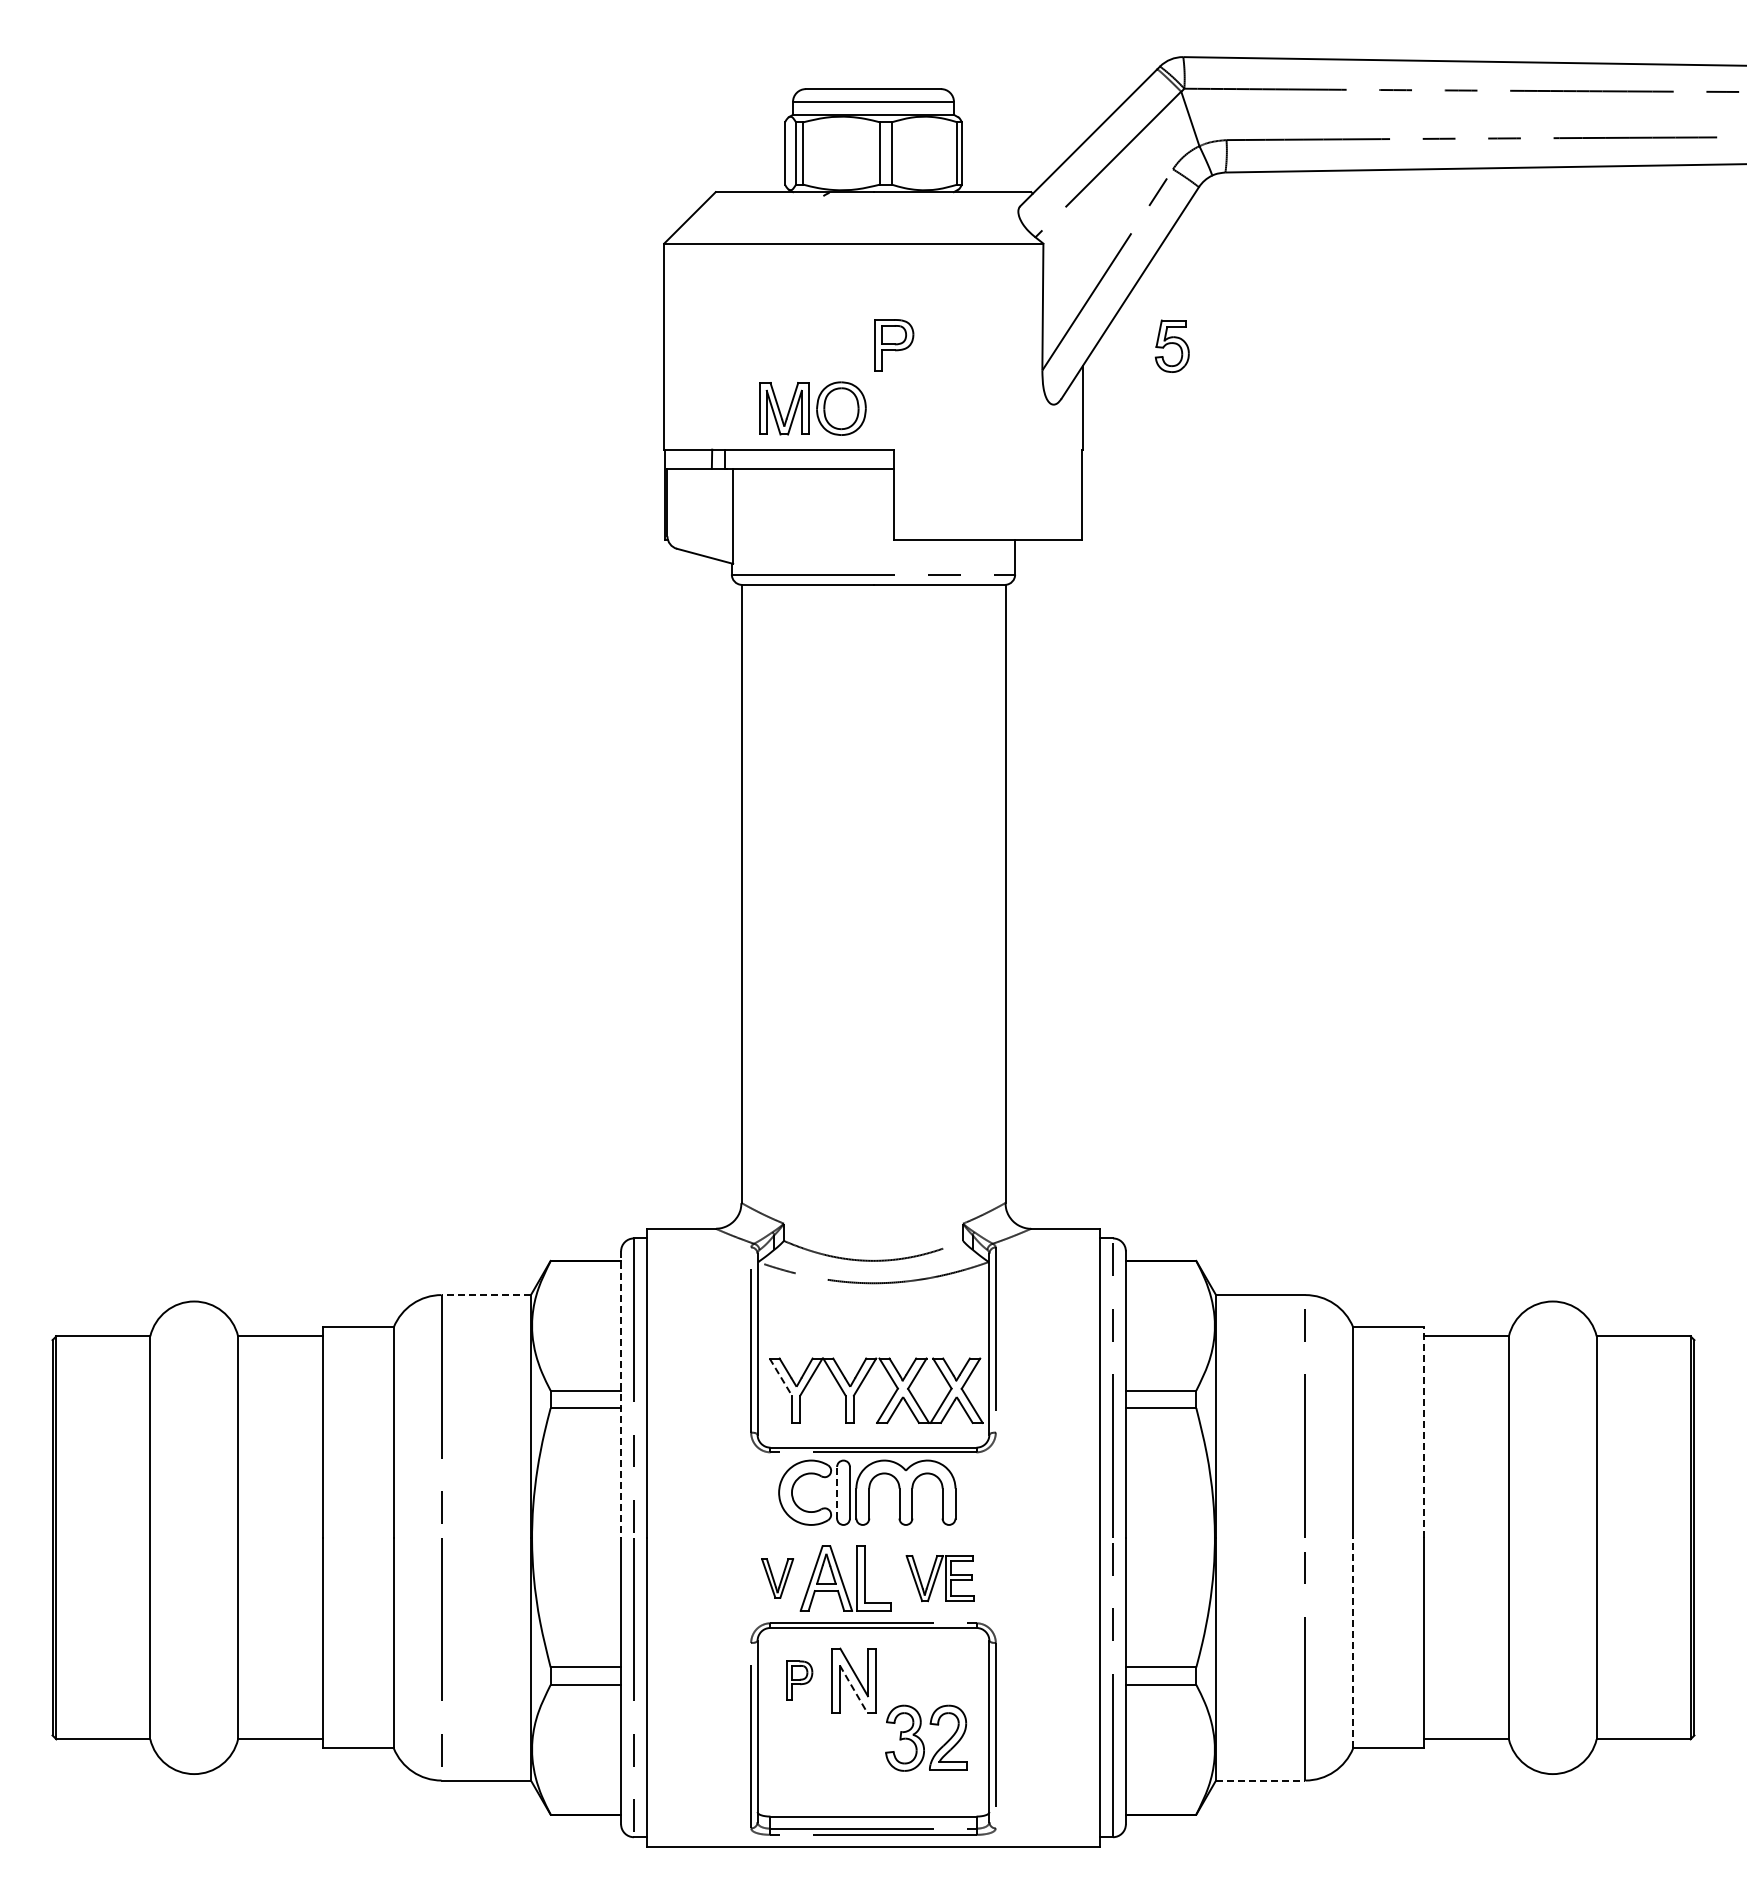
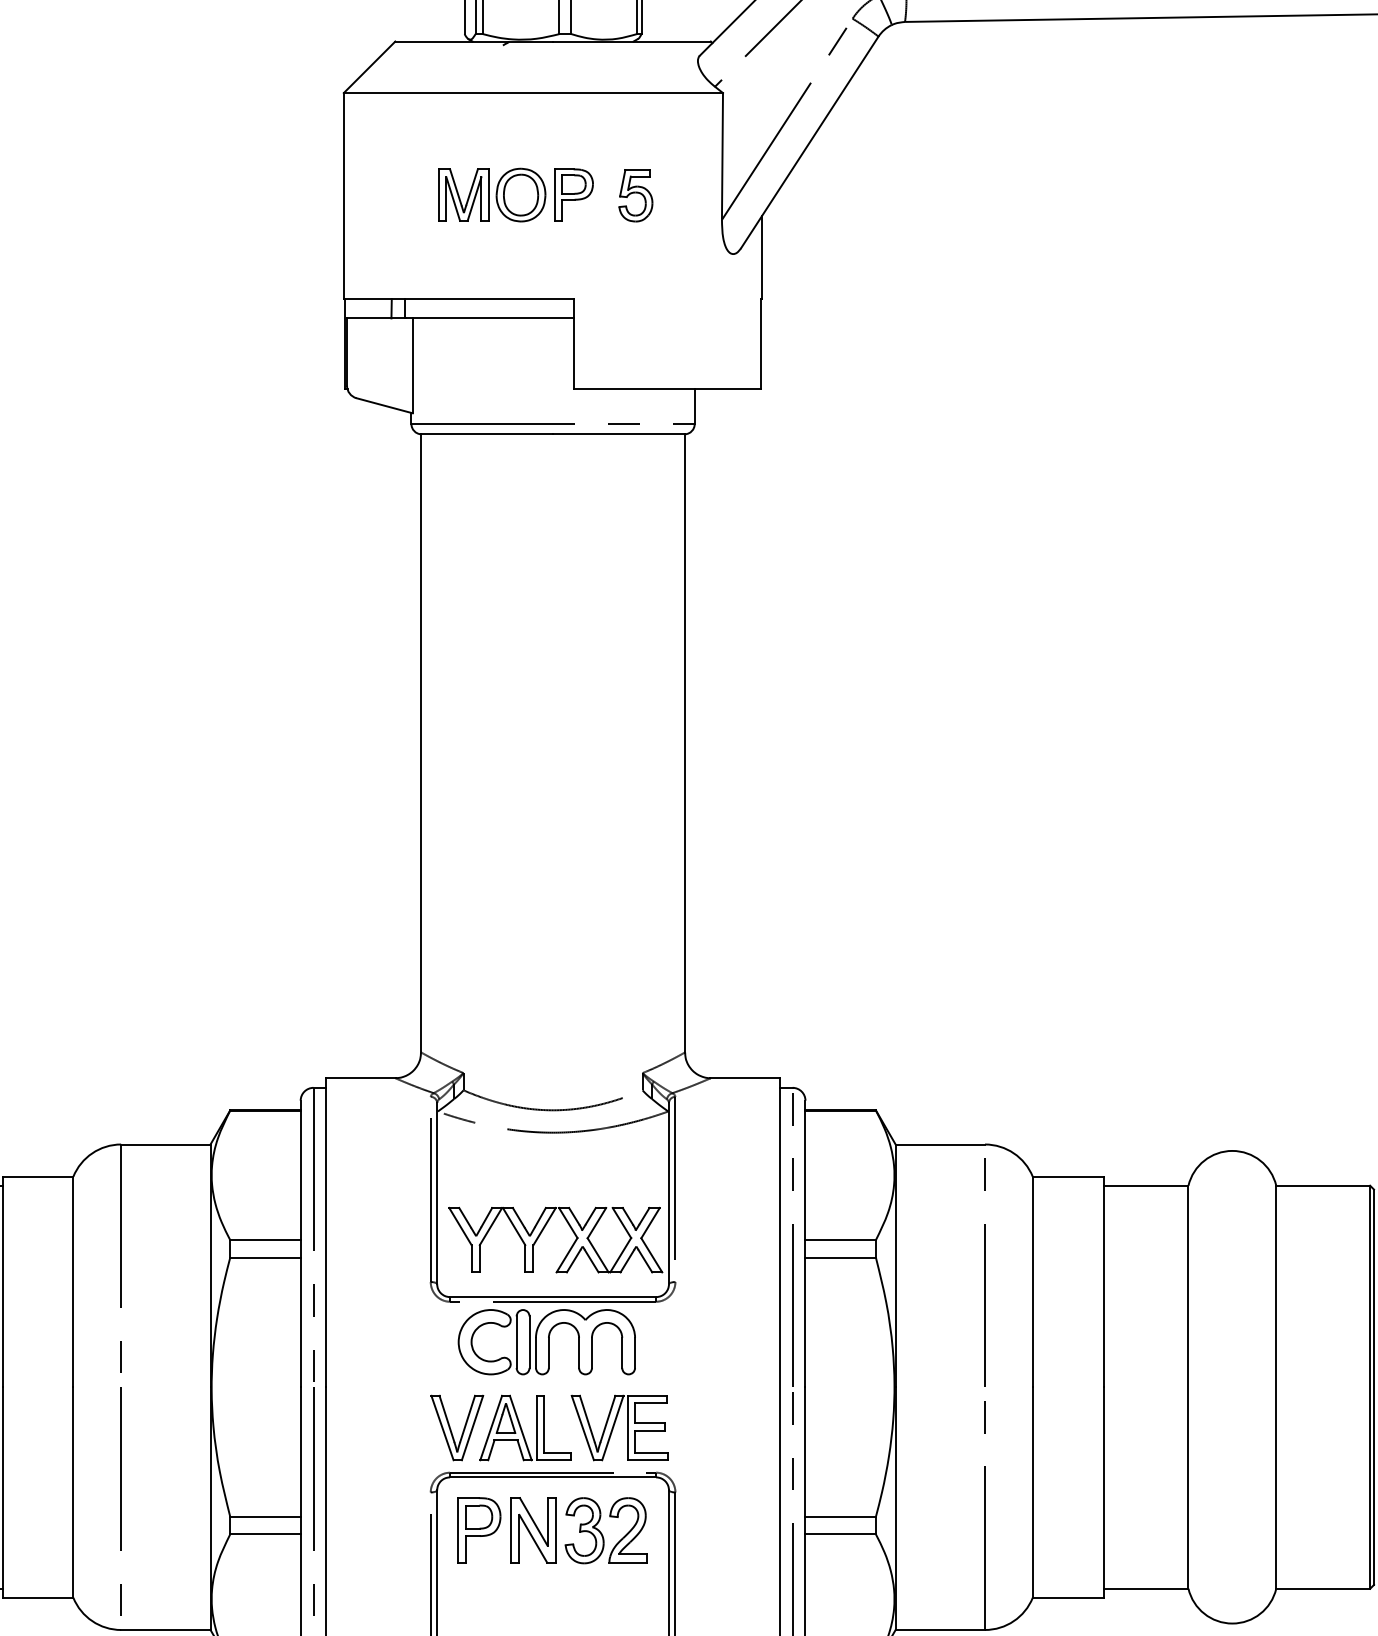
part: (1171, 345) -> (635, 194), moved
part: (812, 408) -> (492, 194), moved
line: (486, 1295) -> (166, 1144), dashed -> solid
line: (780, 1377) -> (460, 1226), dashed -> solid
line: (621, 1395) -> (301, 1244), dashed -> solid
line: (1424, 1432) -> (1104, 1281), dashed -> solid
line: (837, 1492) -> (517, 1341), dashed -> solid
part: (777, 1578) -> (457, 1427), size x1.67
part: (940, 1578) -> (620, 1427), size x1.43
line: (1353, 1642) -> (1033, 1491), dashed -> solid
part: (799, 1680) -> (479, 1529), size x1.67
line: (853, 1689) -> (533, 1538), dashed -> solid
part: (926, 1737) -> (606, 1529), moved
line: (1260, 1780) -> (940, 1629), dashed -> solid

